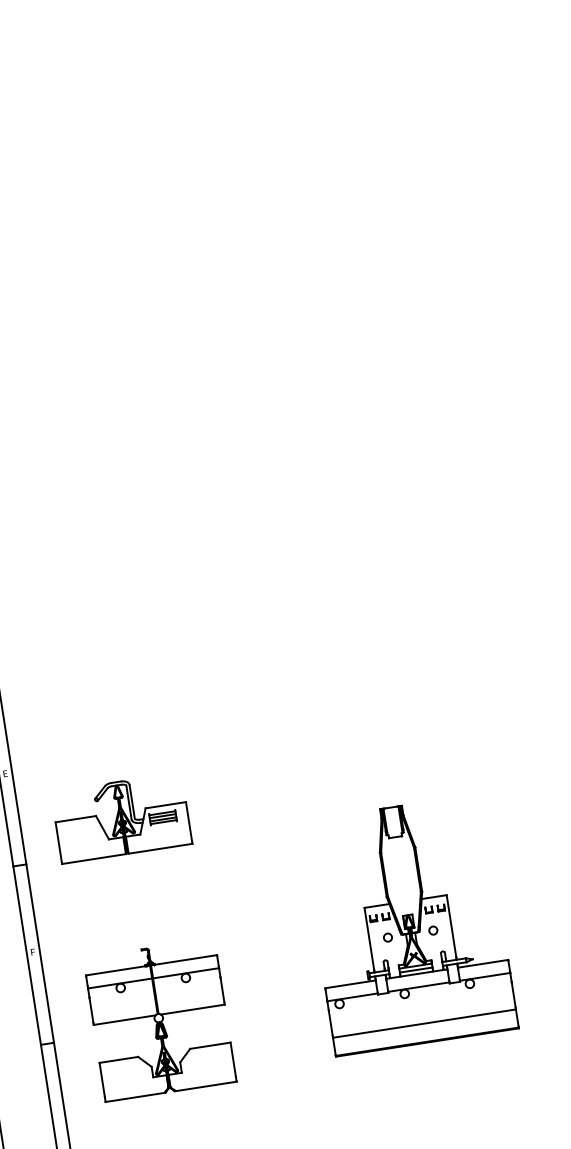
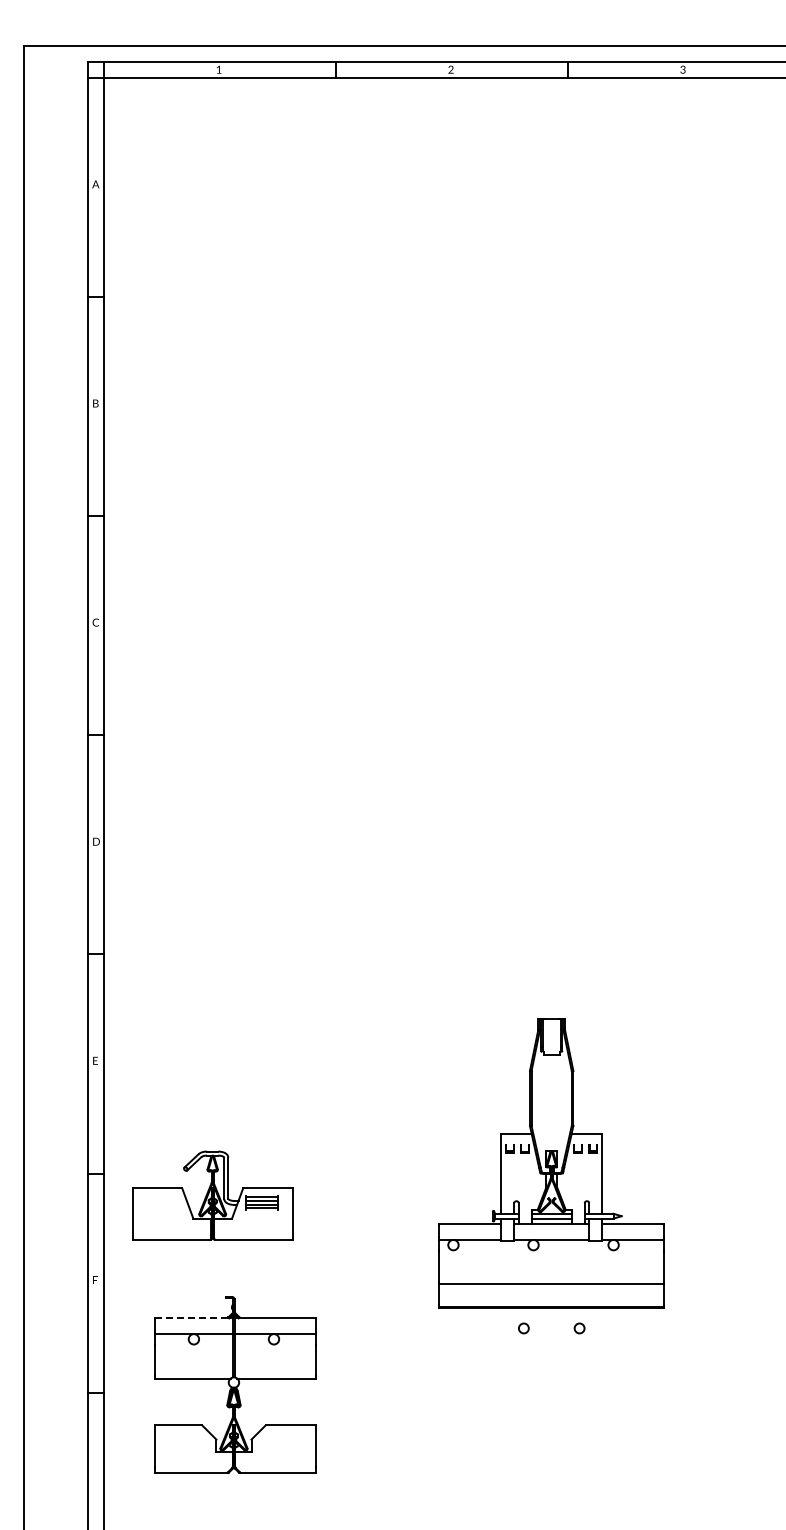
part: (121, 818) -> (212, 1195), moved
part: (409, 925) -> (551, 1163), moved
line: (115, 970) -> (191, 1317), solid -> dashed

